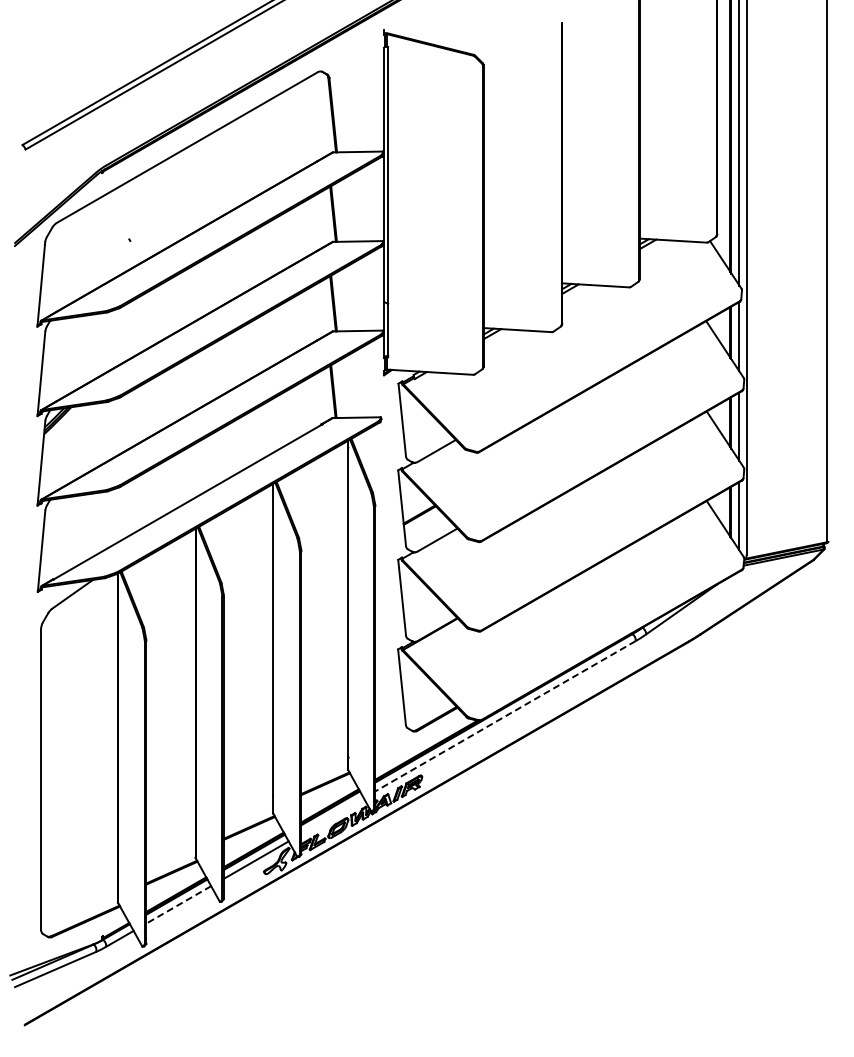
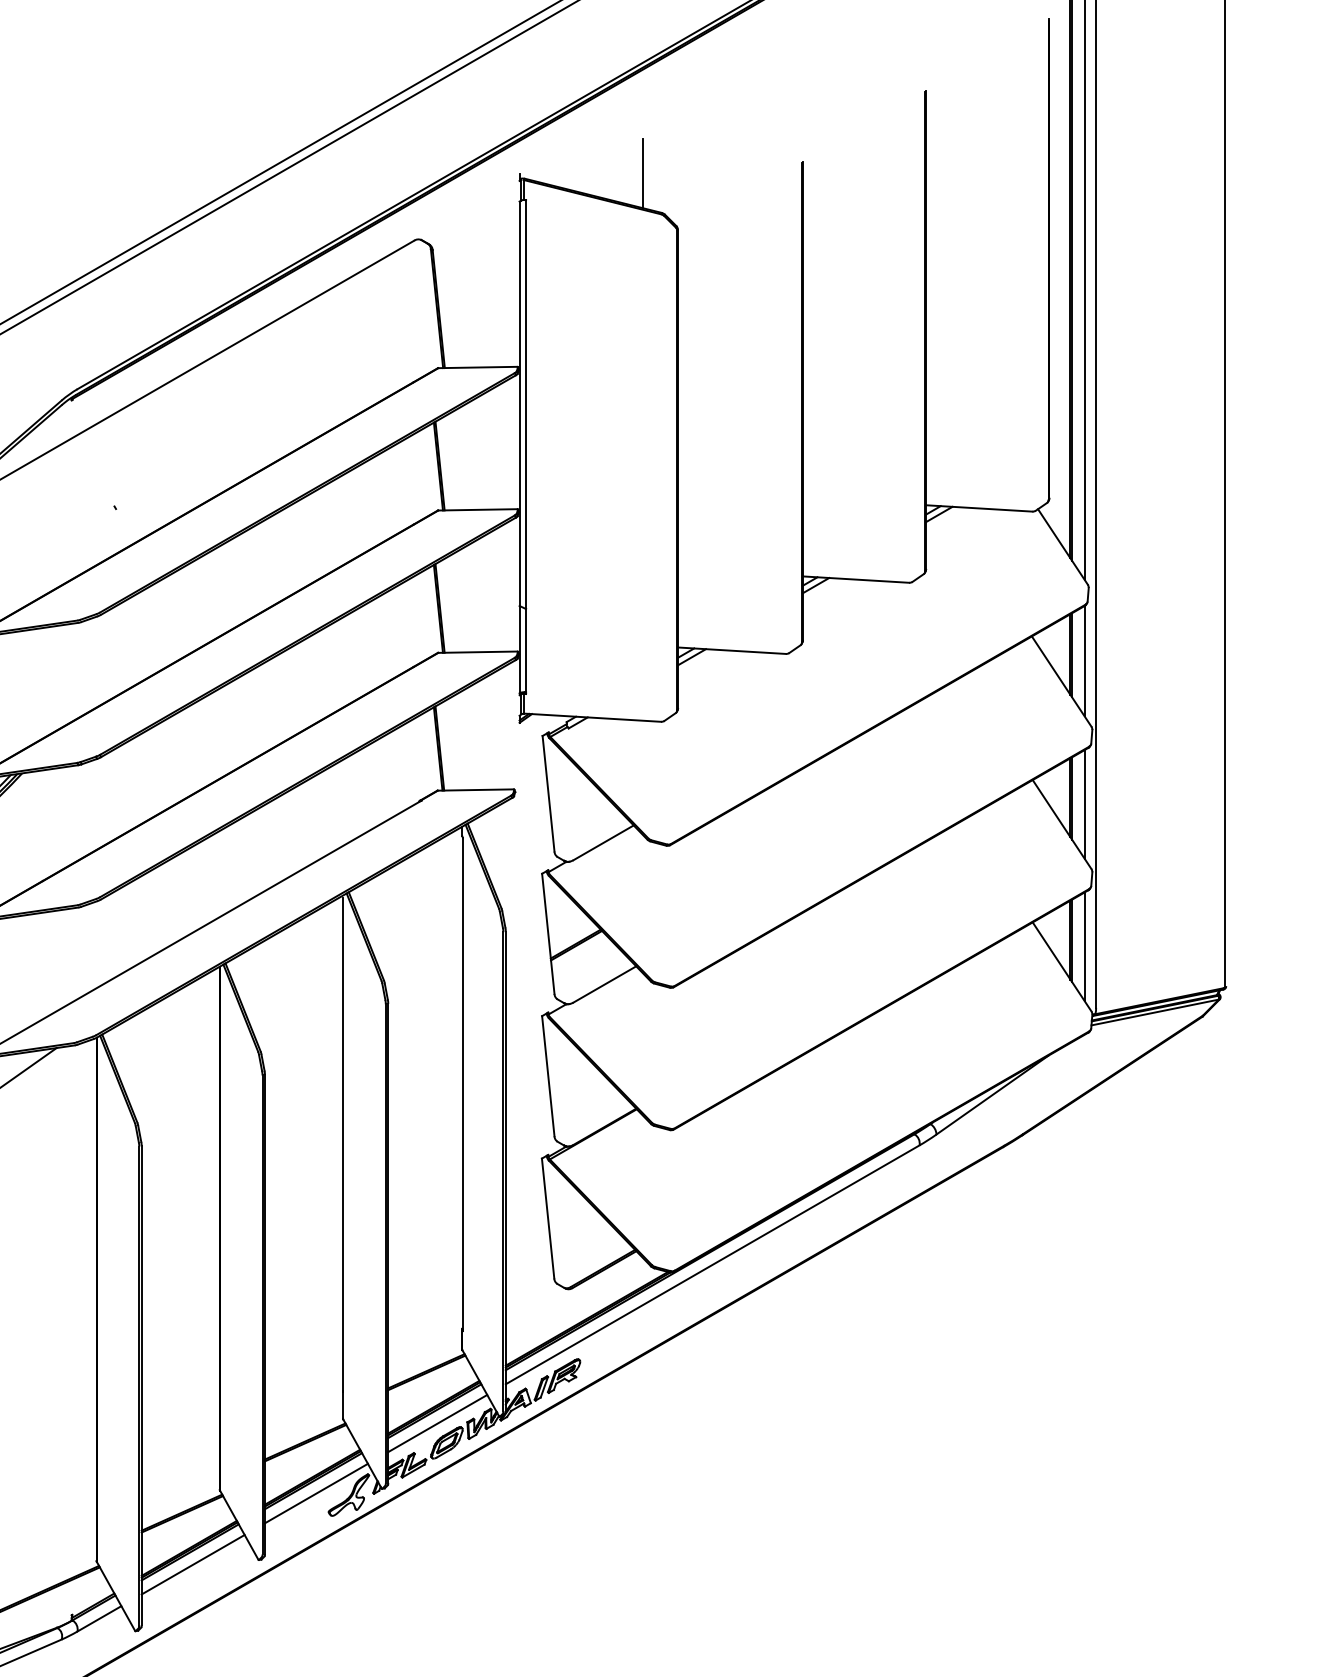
line: (461, 29) -> (642, 172), added
line: (505, 716) -> (712, 1265), dashed -> solid
line: (332, 816) -> (437, 1424), added
line: (178, 905) -> (192, 1565), dashed -> solid

